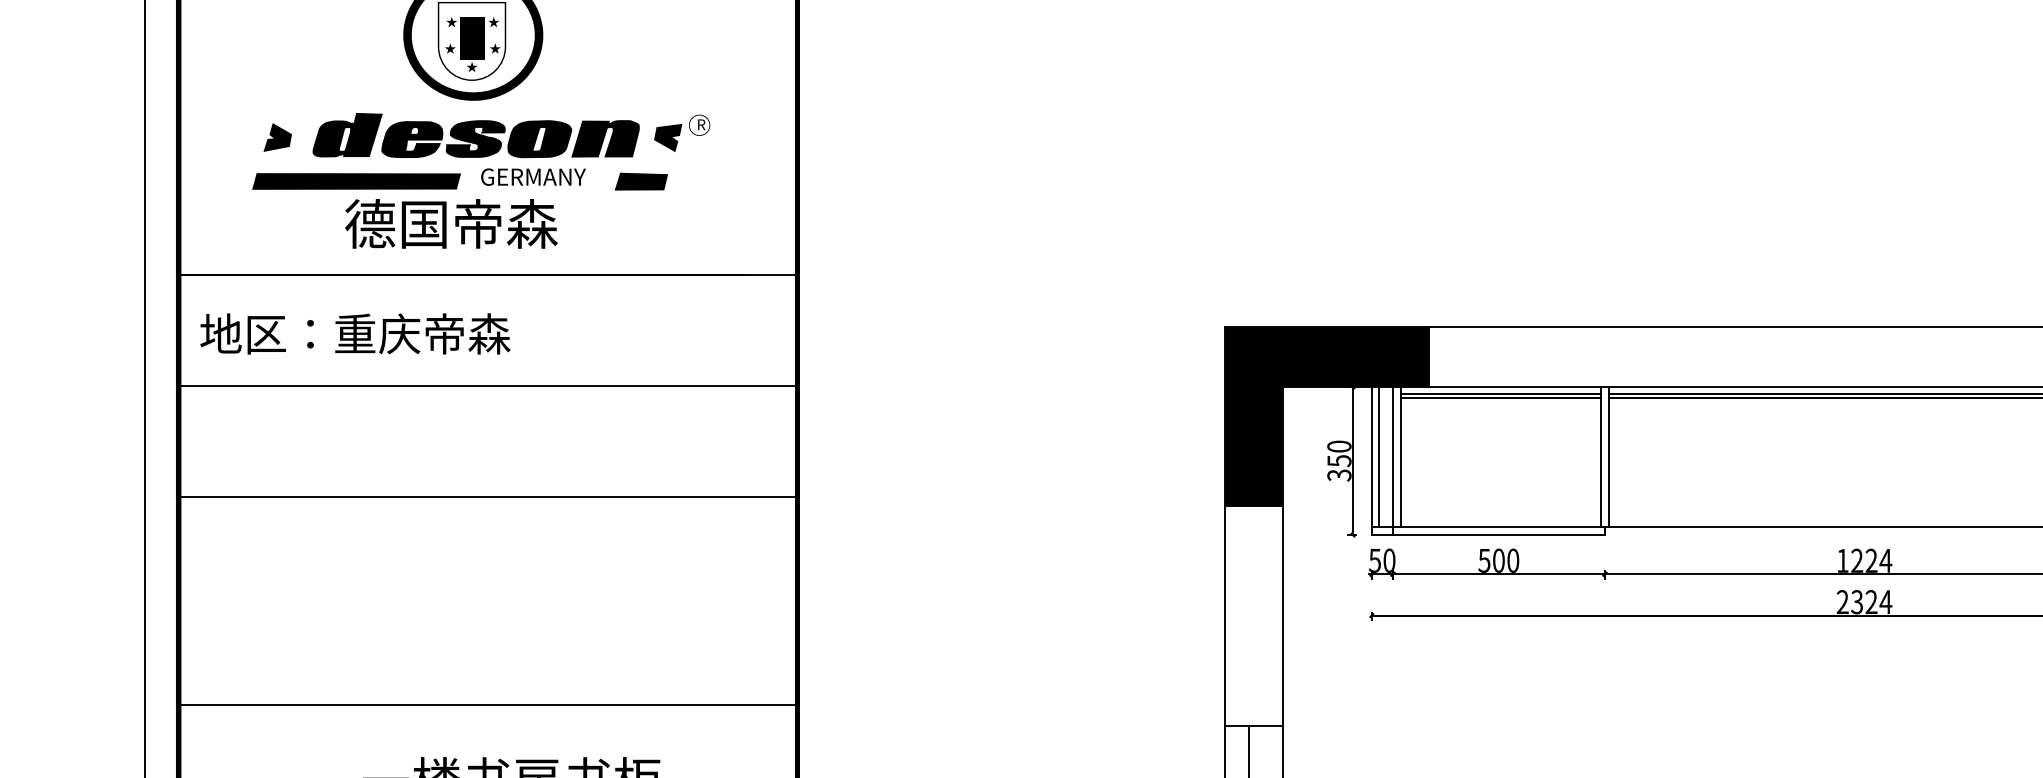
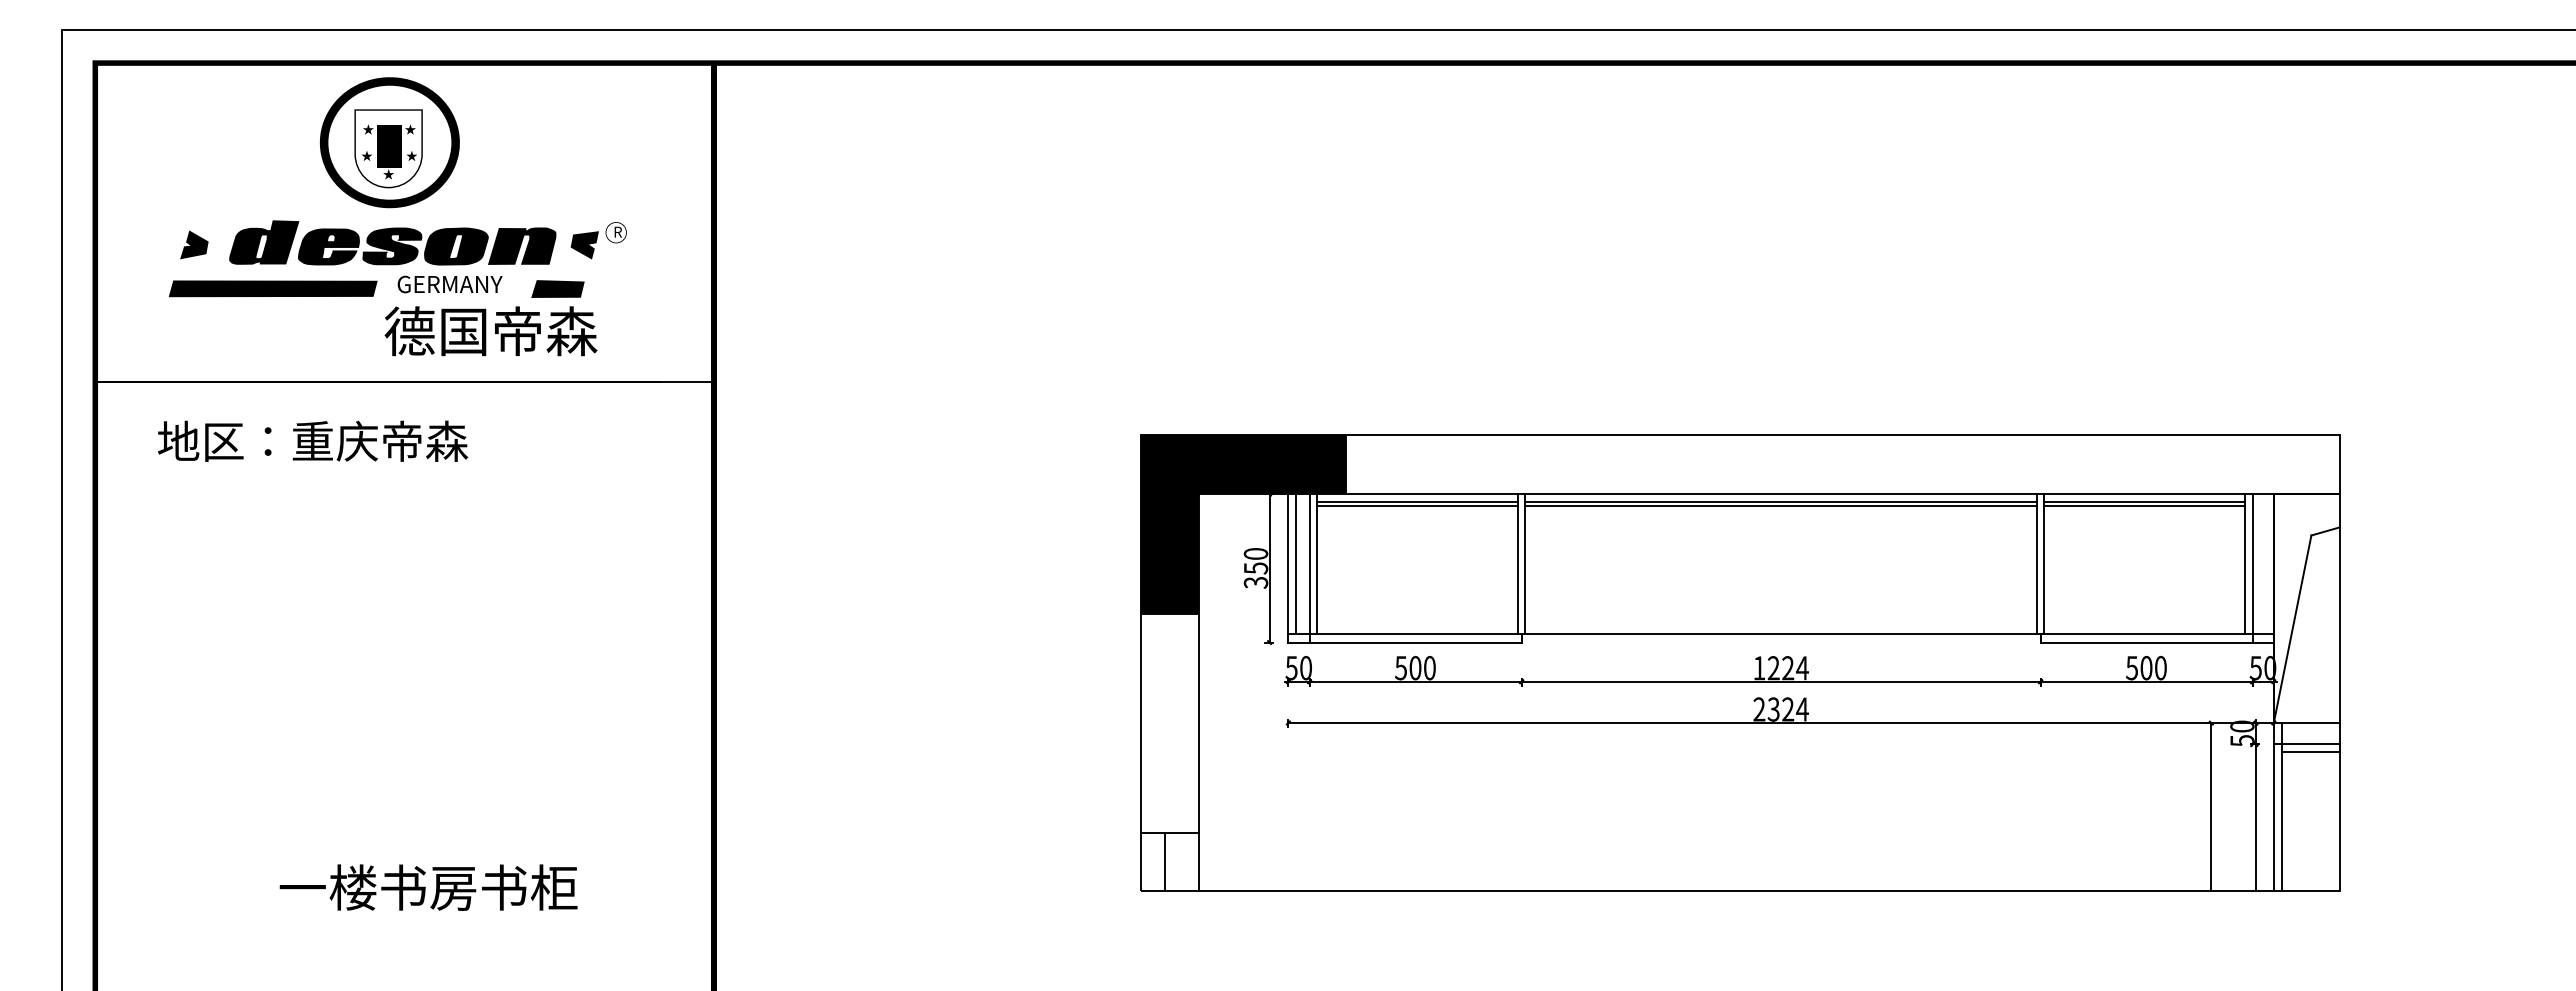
text: (450, 224) -> (490, 331), moved
text: (355, 333) -> (313, 440), moved
line: (487, 386) -> (404, 493), removed
line: (488, 497) -> (405, 604), removed
line: (487, 705) -> (404, 812), removed

